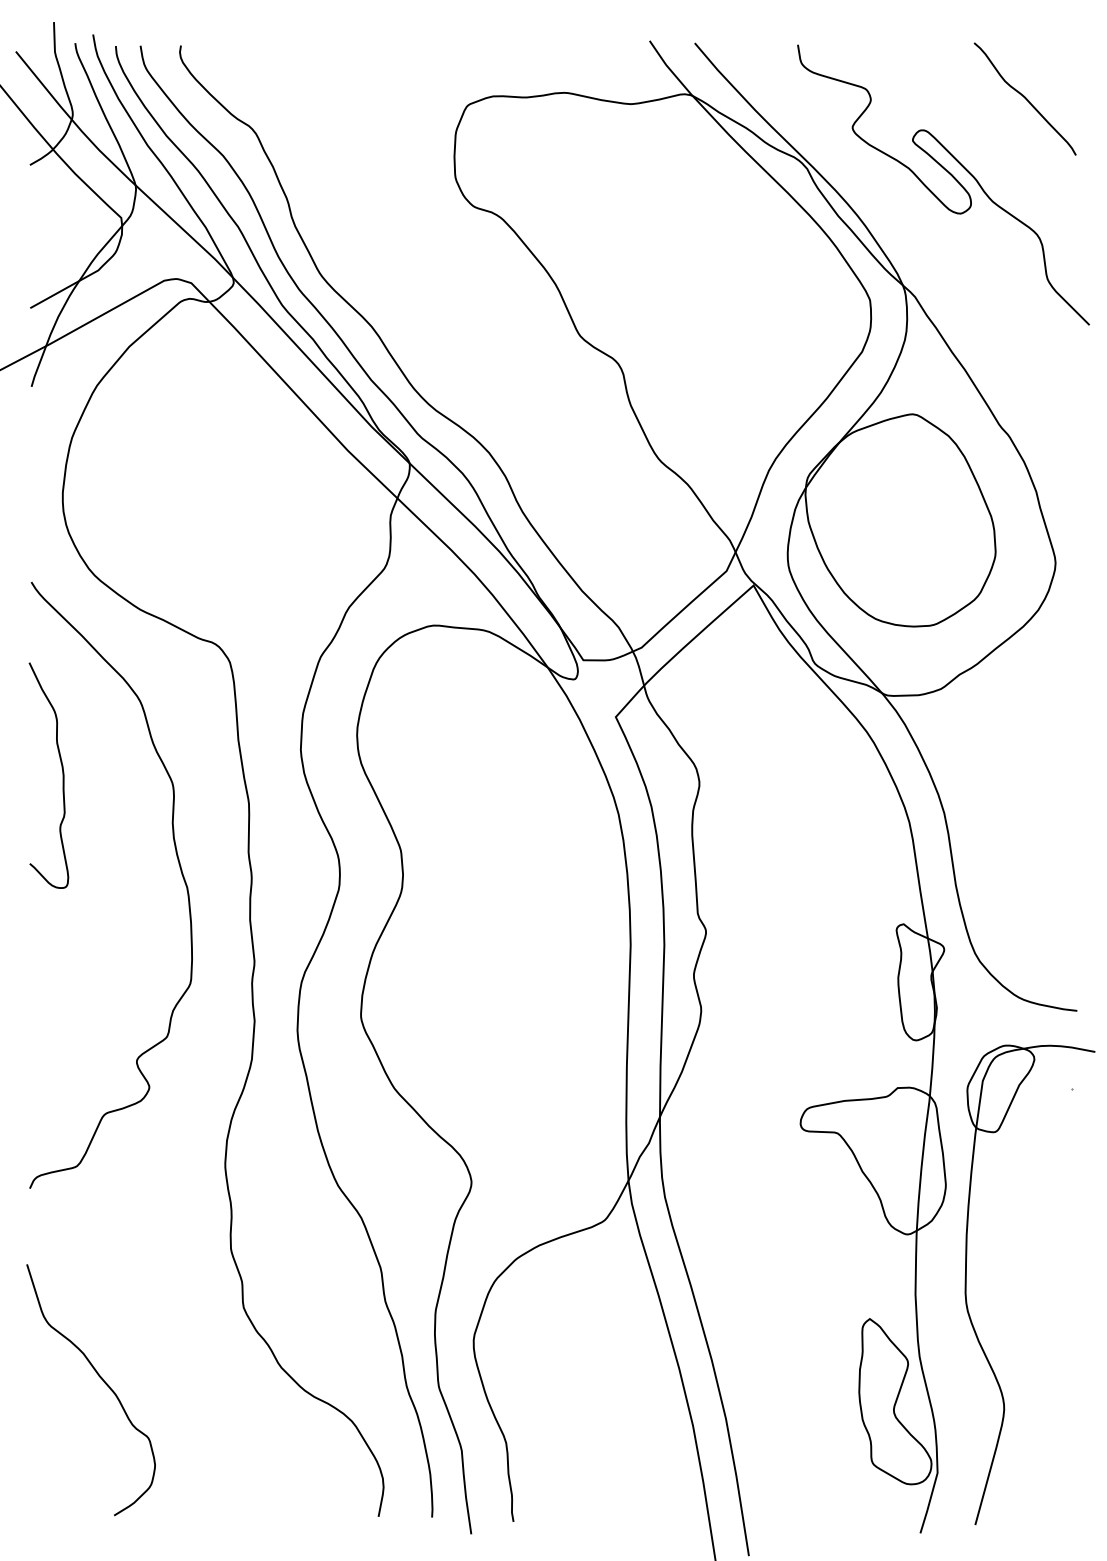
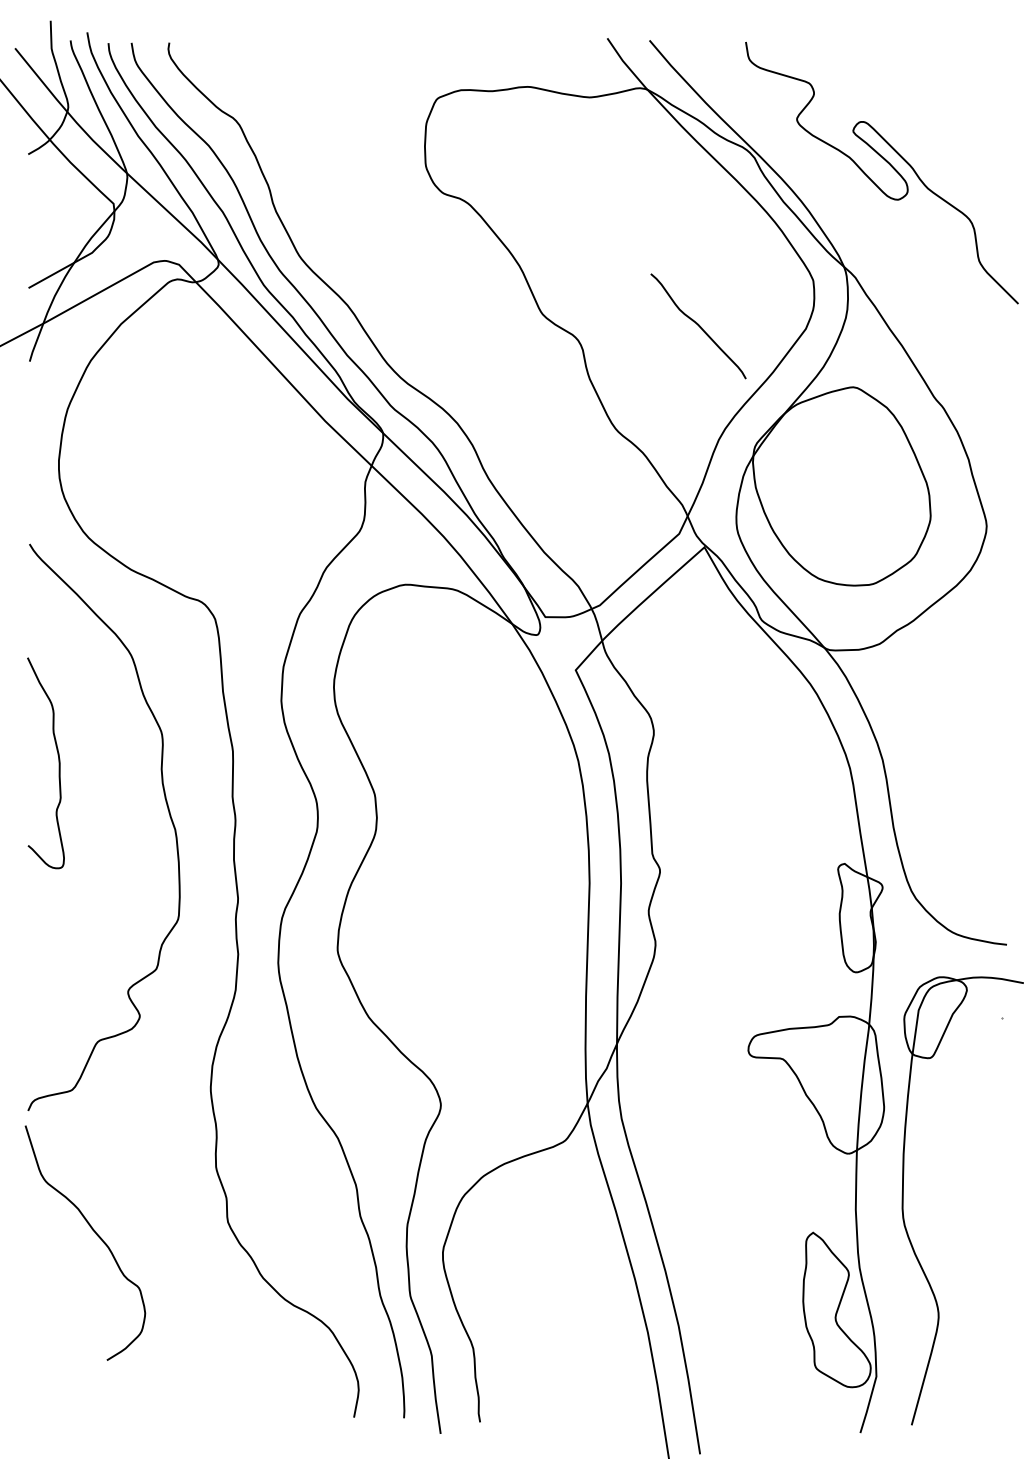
curve: (1024, 98) -> (697, 325), moved
curve: (62, 775) -> (58, 763), moved
curve: (103, 1382) -> (96, 1235), moved

